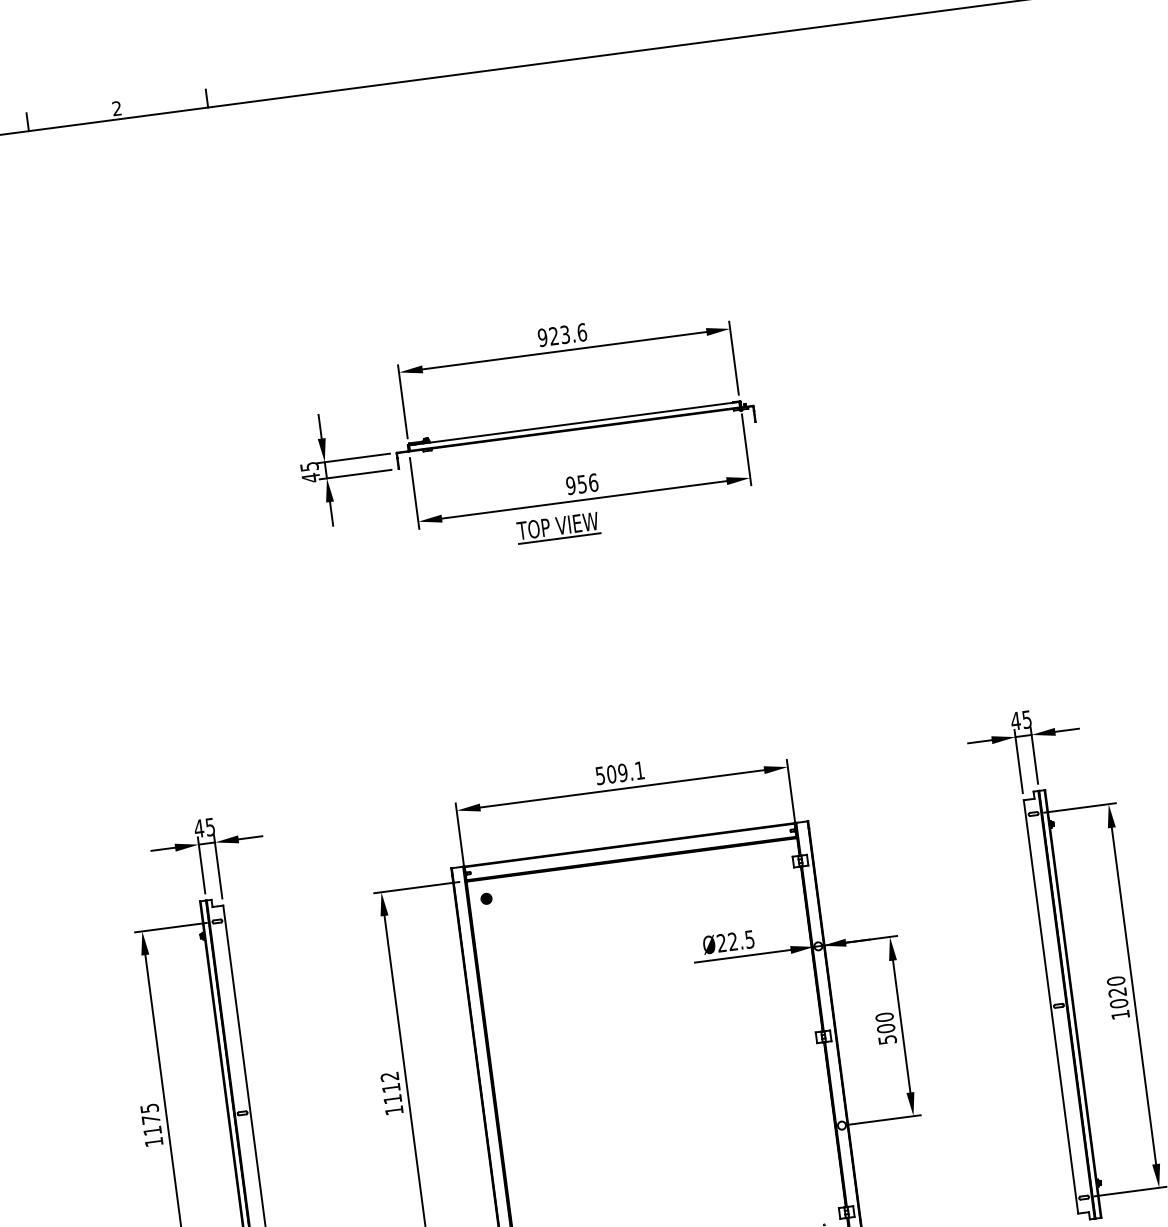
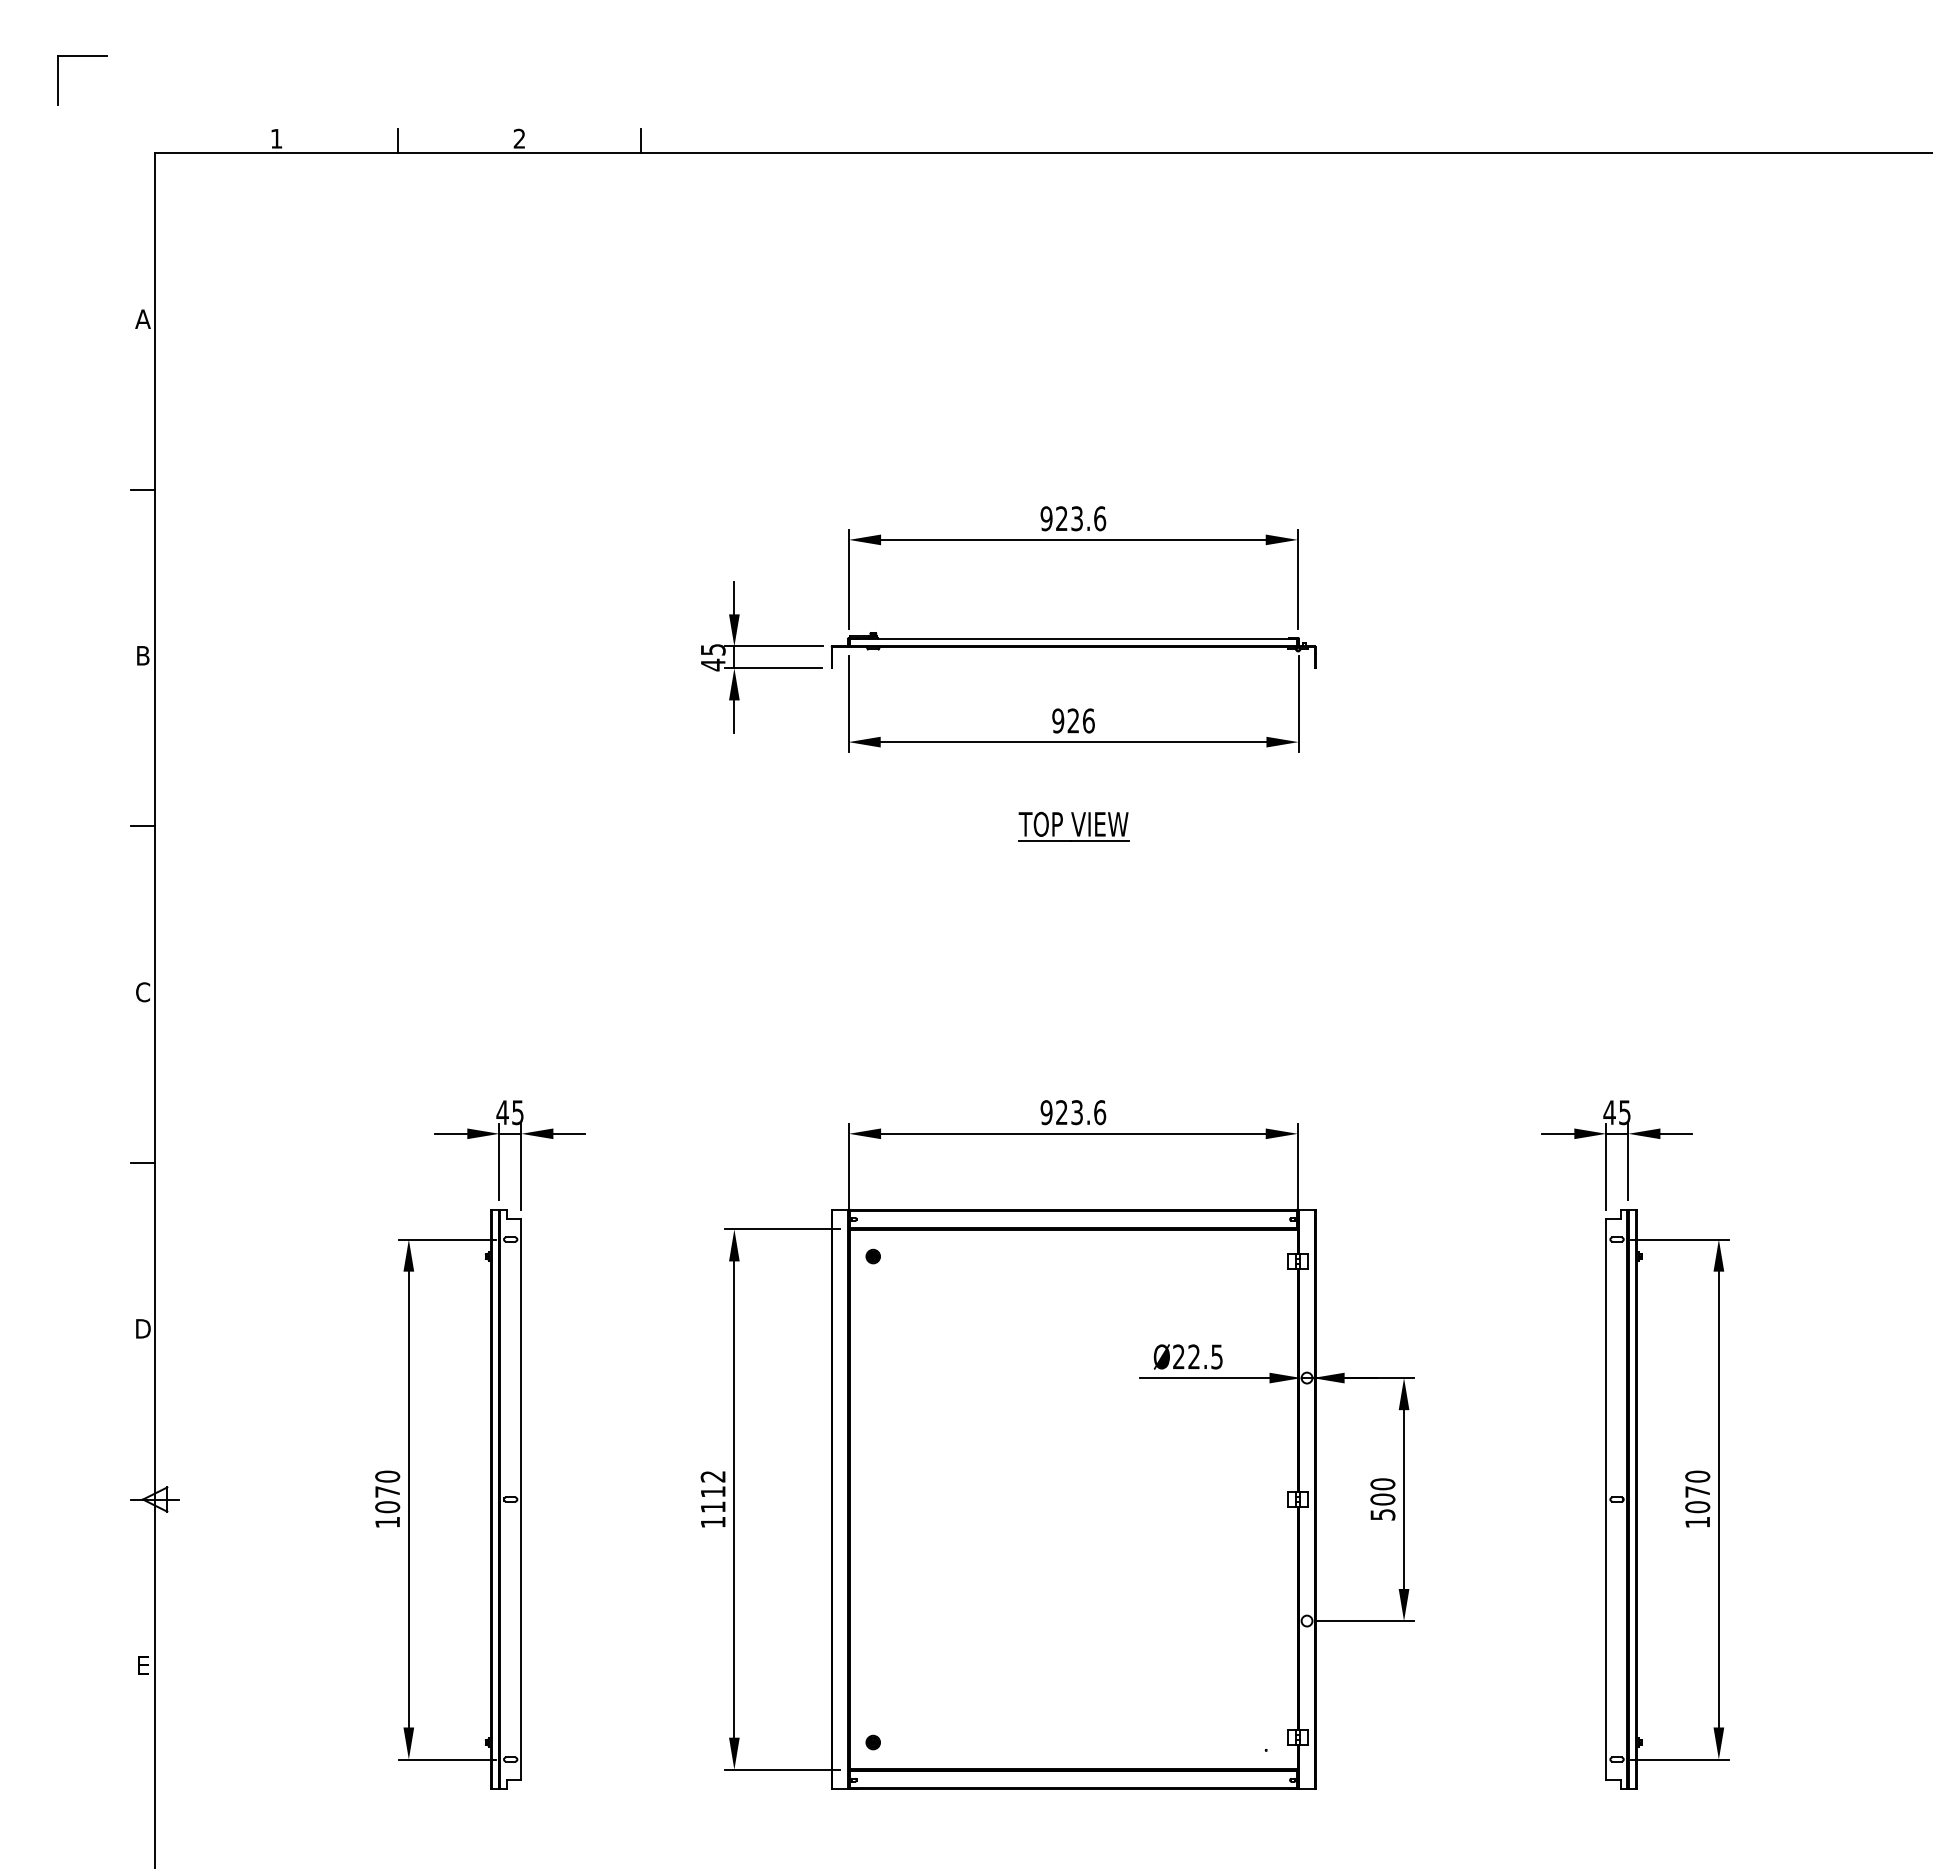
text: (582, 483) -> (1073, 720), 956 -> 926
part: (557, 527) -> (1073, 826), moved
text: (620, 773) -> (1073, 1112), 509.1 -> 923.6
text: (1117, 992) -> (1697, 1491), 1020 -> 1070
text: (150, 1119) -> (387, 1491), 1175 -> 1070

